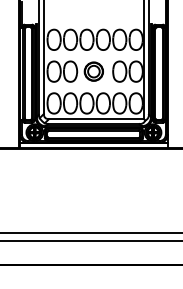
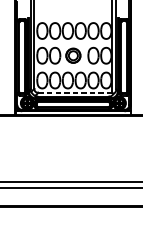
line: (96, 119) -> (75, 93), solid -> dashed

